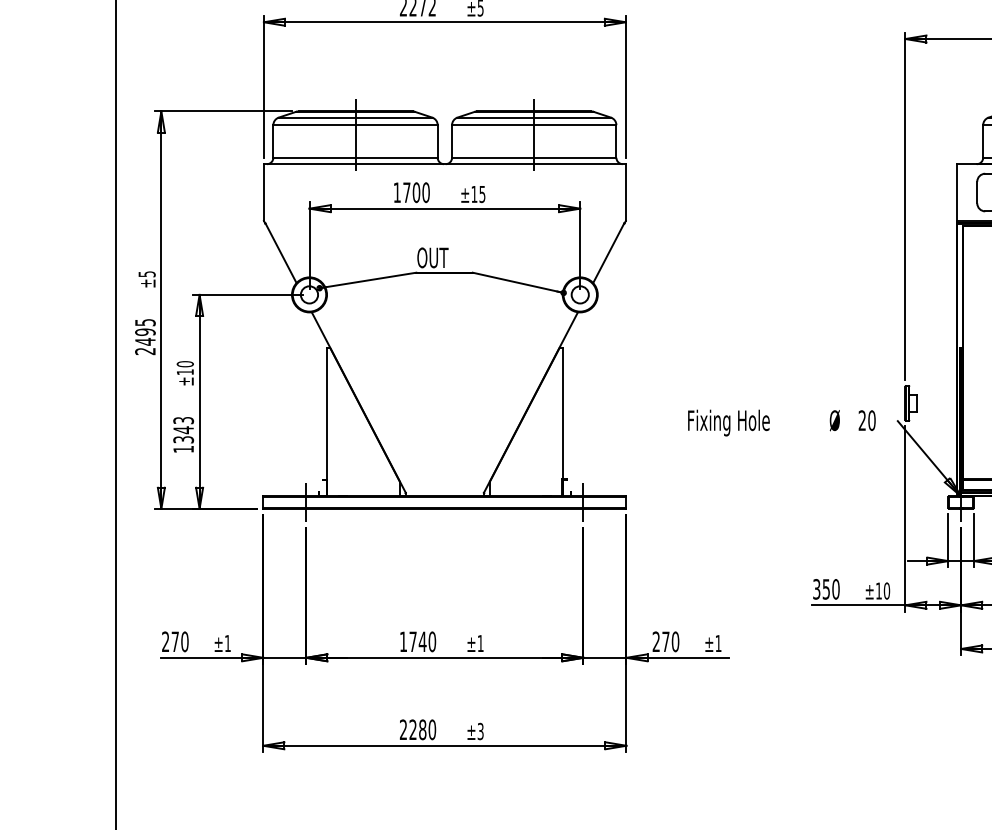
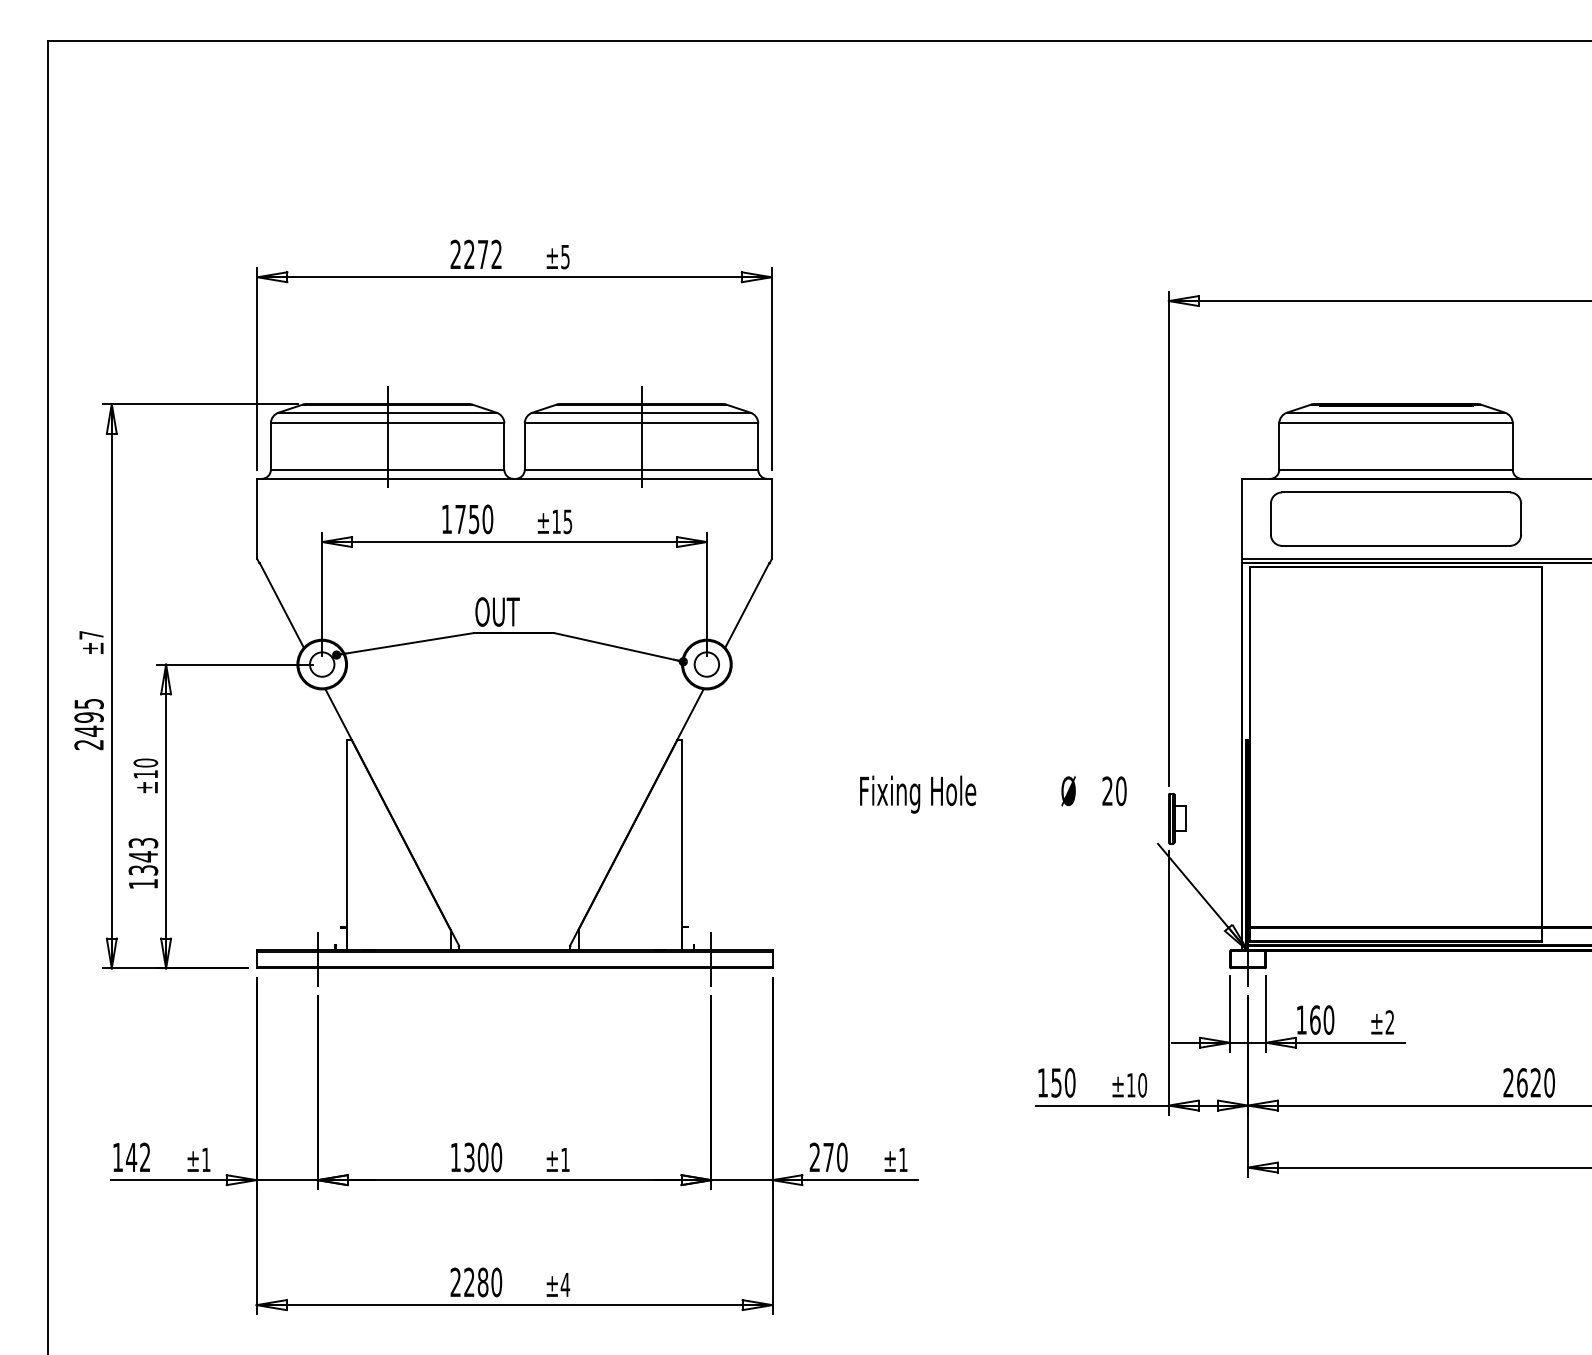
text: (415, 192) -> (473, 519), 1700 -> 1750
text: (147, 274) -> (91, 635), ±5 -> ±7
text: (782, 422) -> (993, 794), moved
text: (816, 589) -> (1042, 1082), 350 -> 150
text: (175, 641) -> (131, 1157), 270 -> 142
text: (418, 641) -> (476, 1157), 1740 -> 1300
text: (480, 731) -> (565, 1284), ±3 -> ±4

